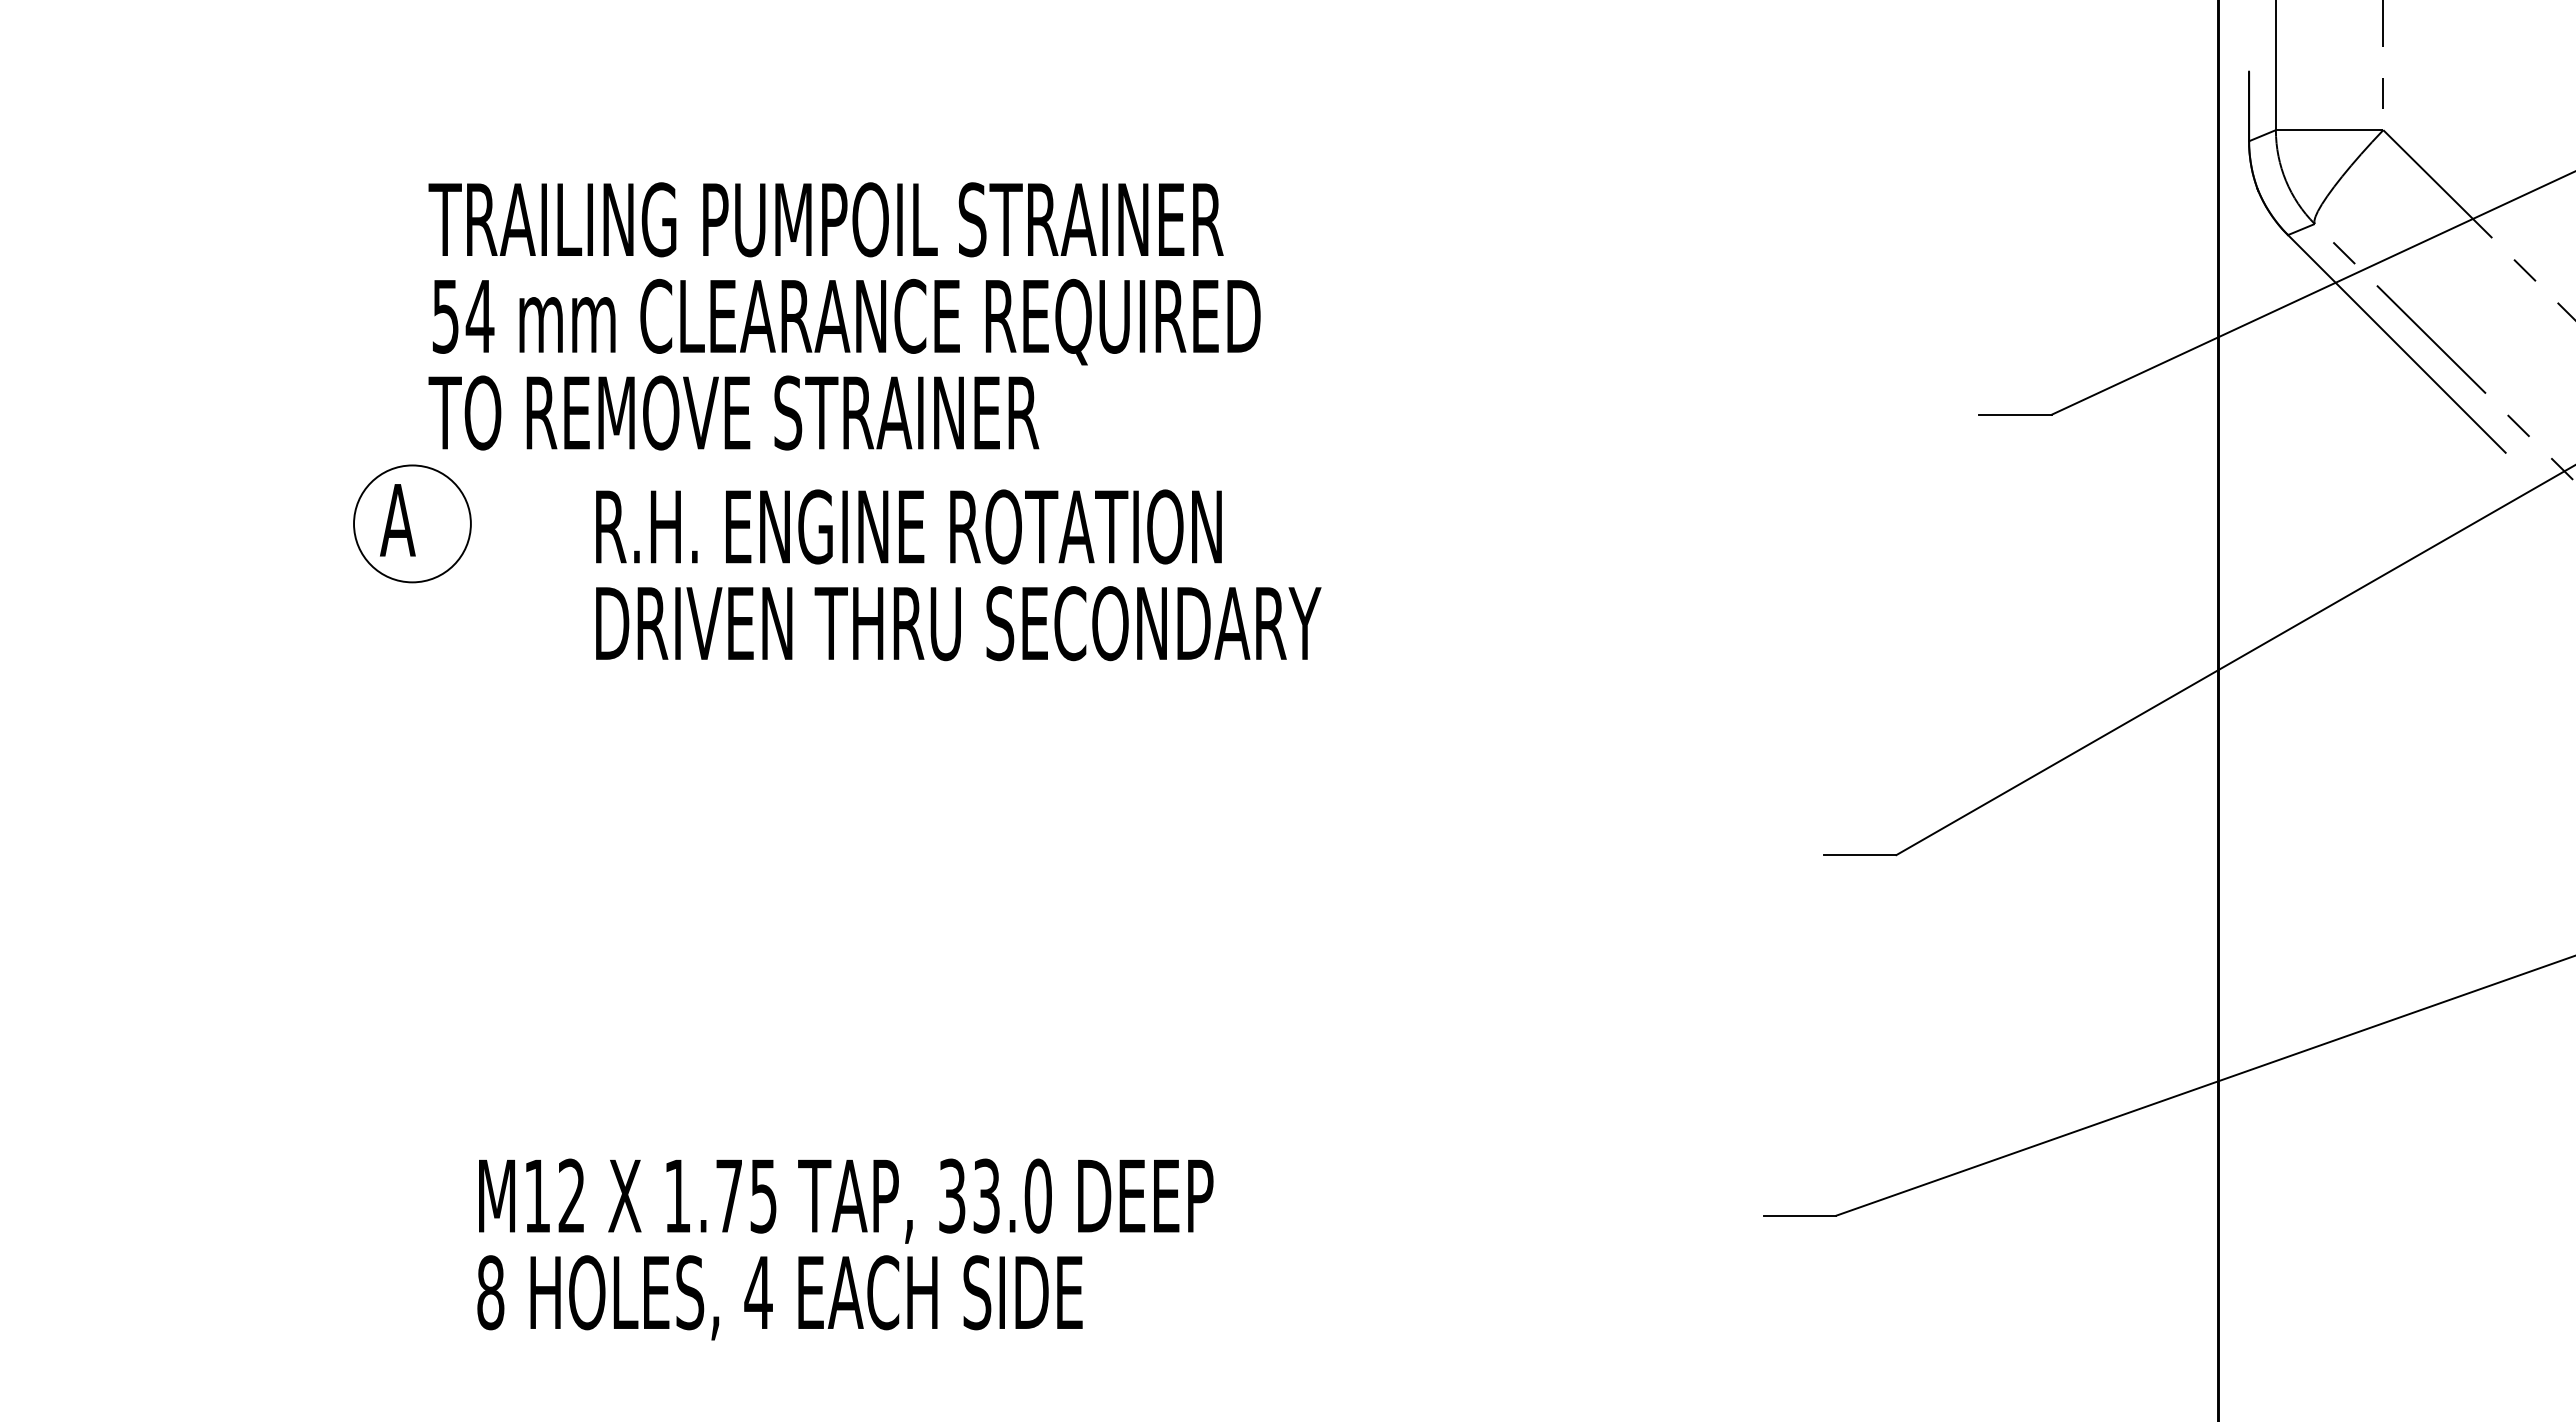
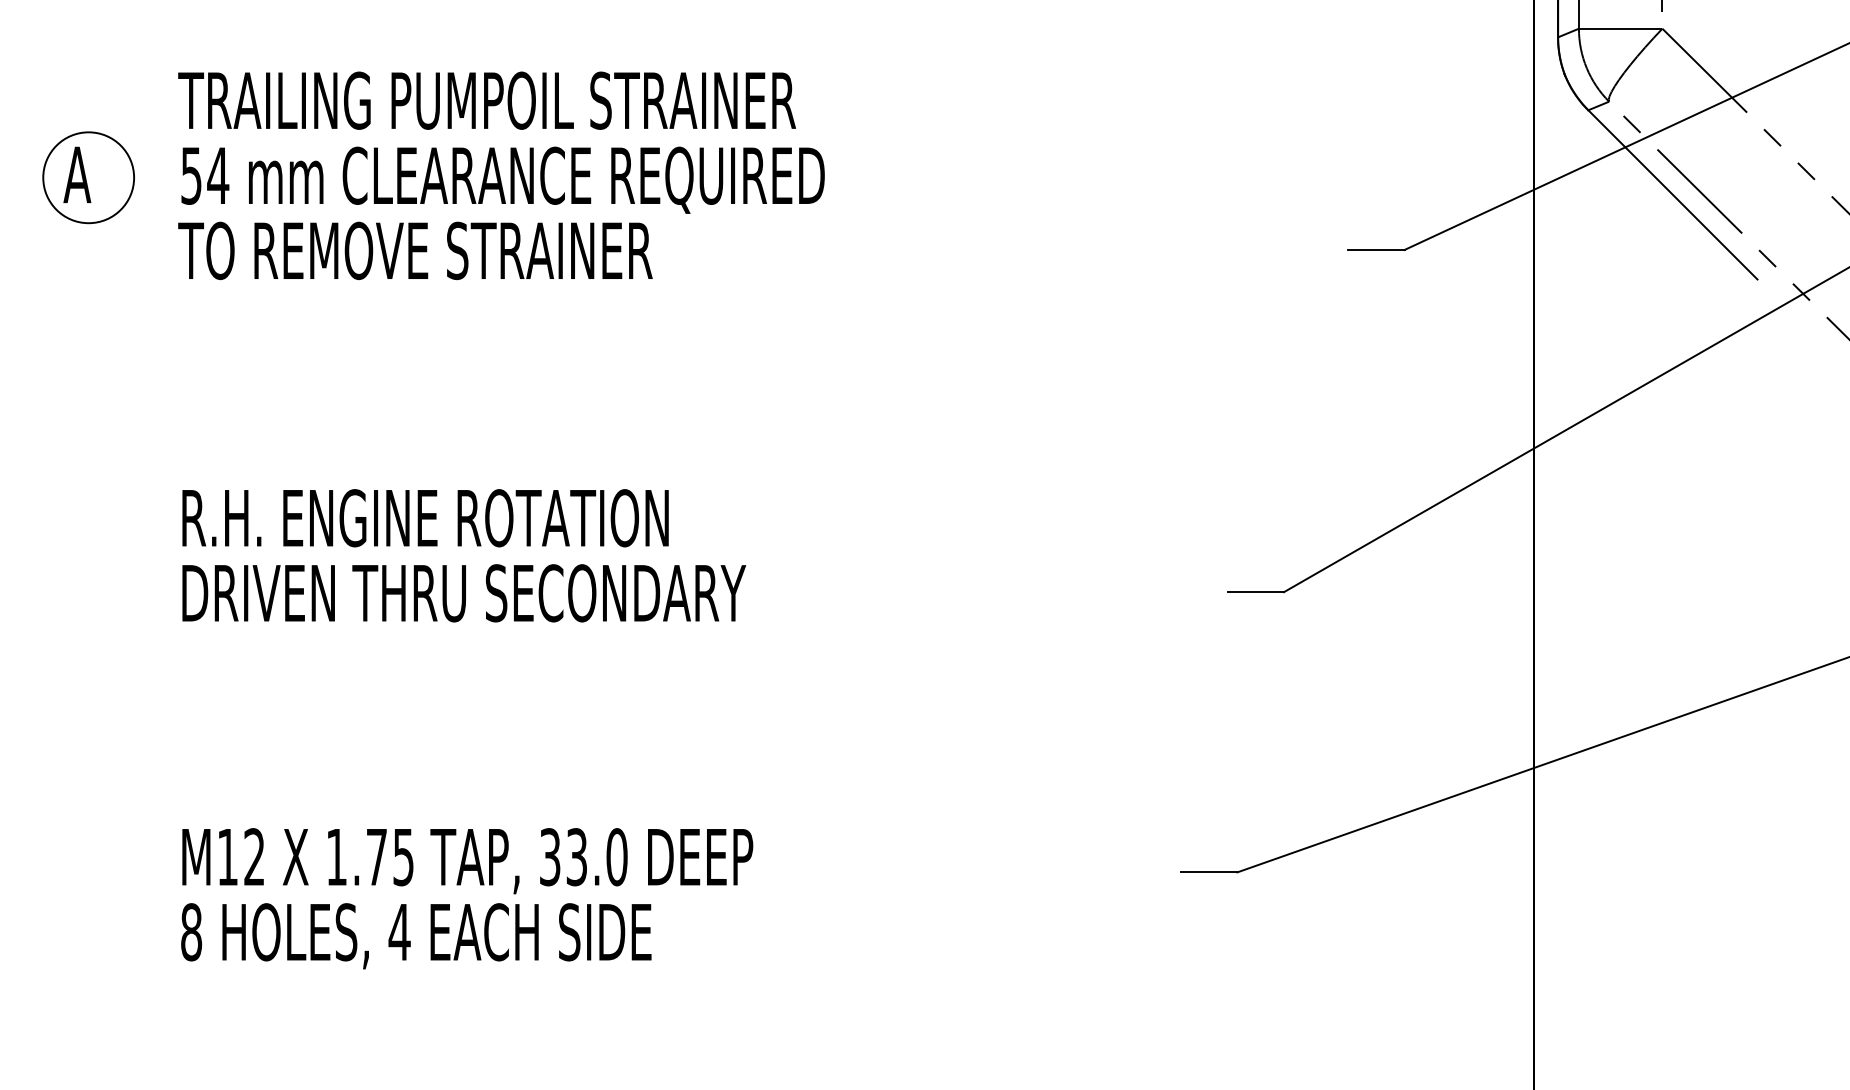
text: (844, 316) -> (501, 175), moved
part: (412, 523) -> (88, 177), moved
text: (958, 575) -> (464, 555), moved

